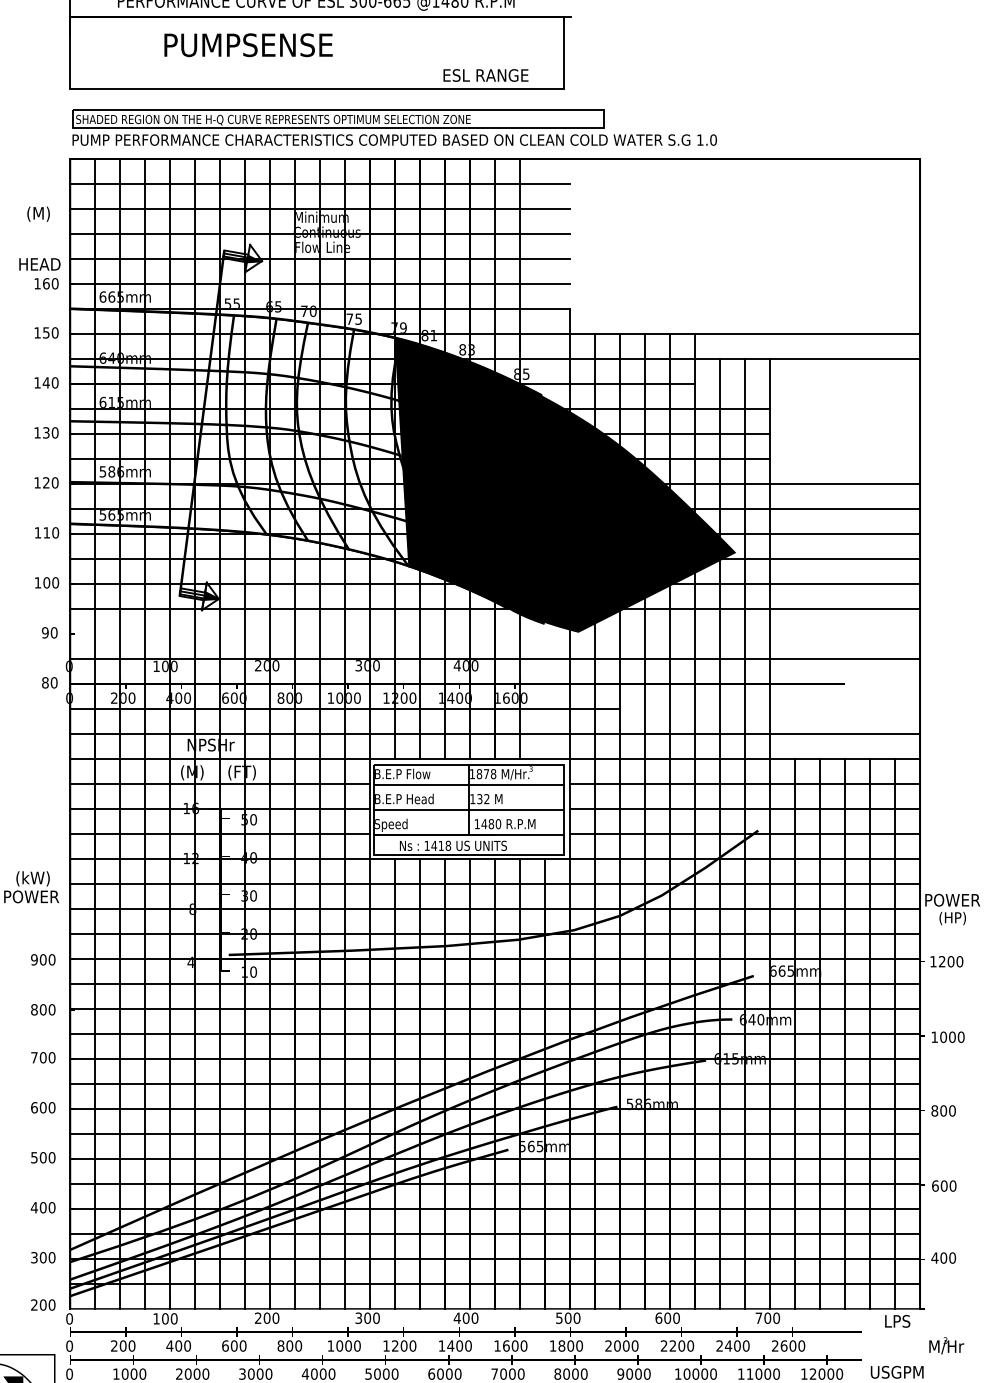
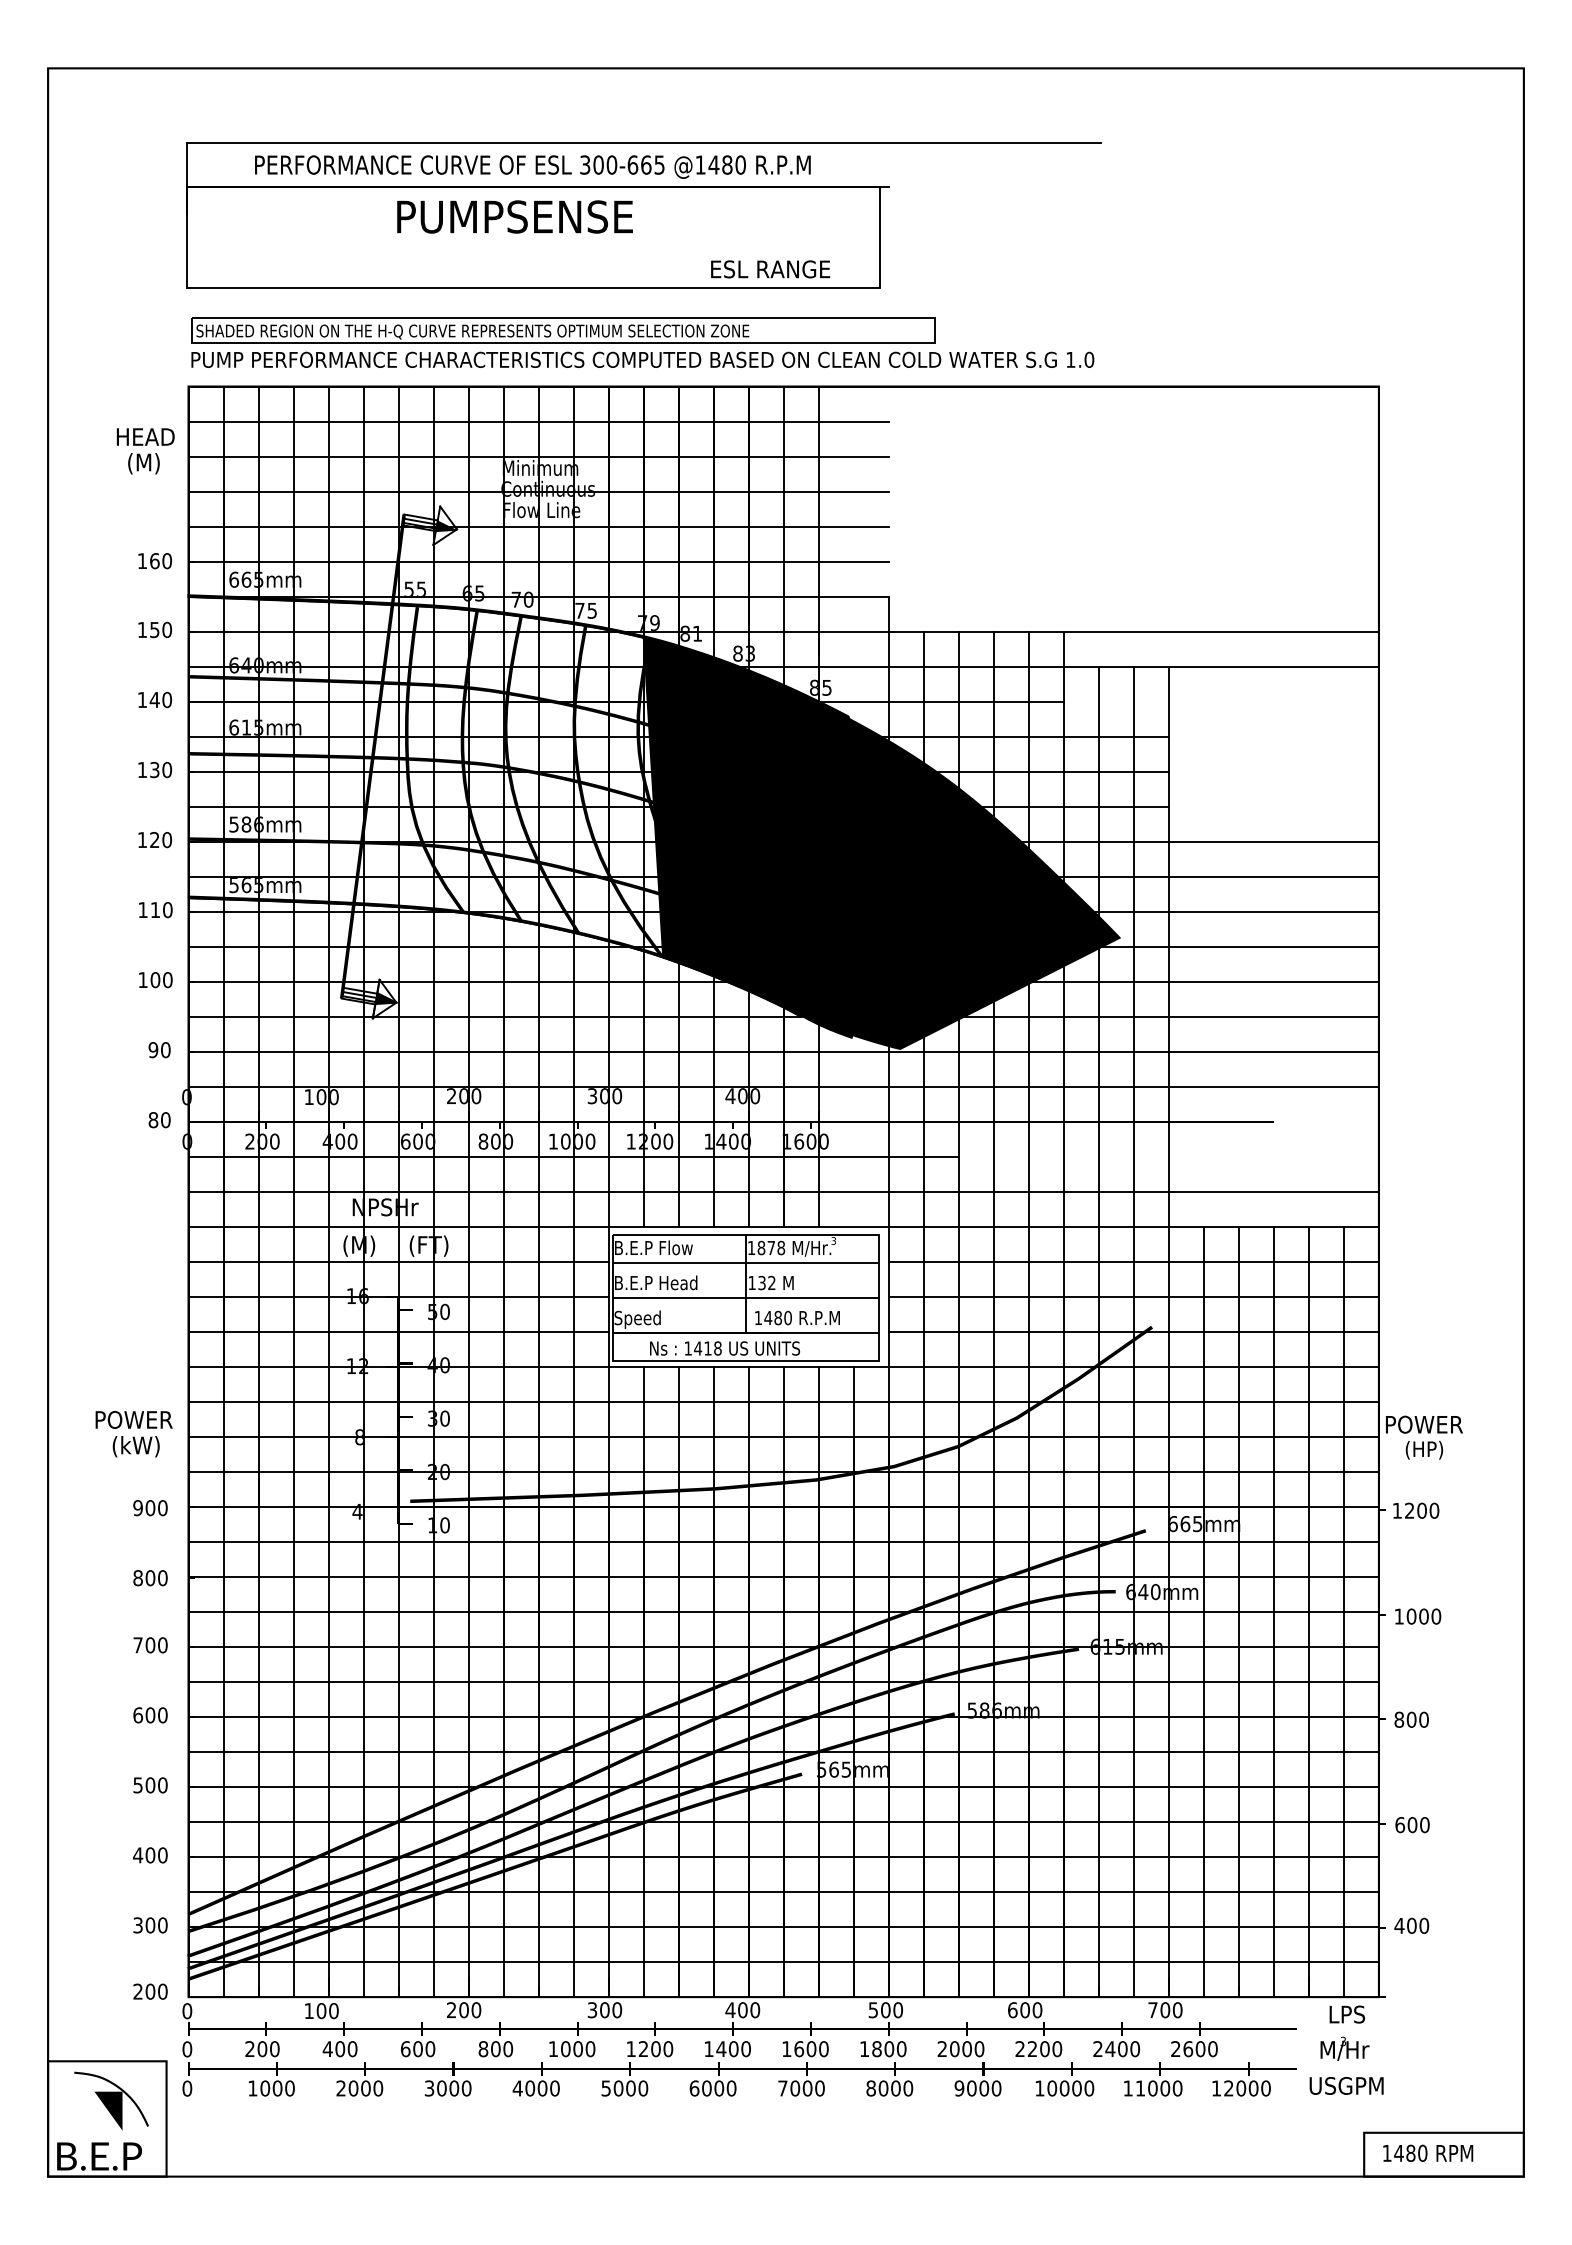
text: (248, 44) -> (514, 216), moved
text: (39, 264) -> (145, 436), moved
line: (495, 633) -> (783, 1051), added
text: (32, 878) -> (135, 1446), moved
text: (946, 1345) -> (1344, 2048), moved

